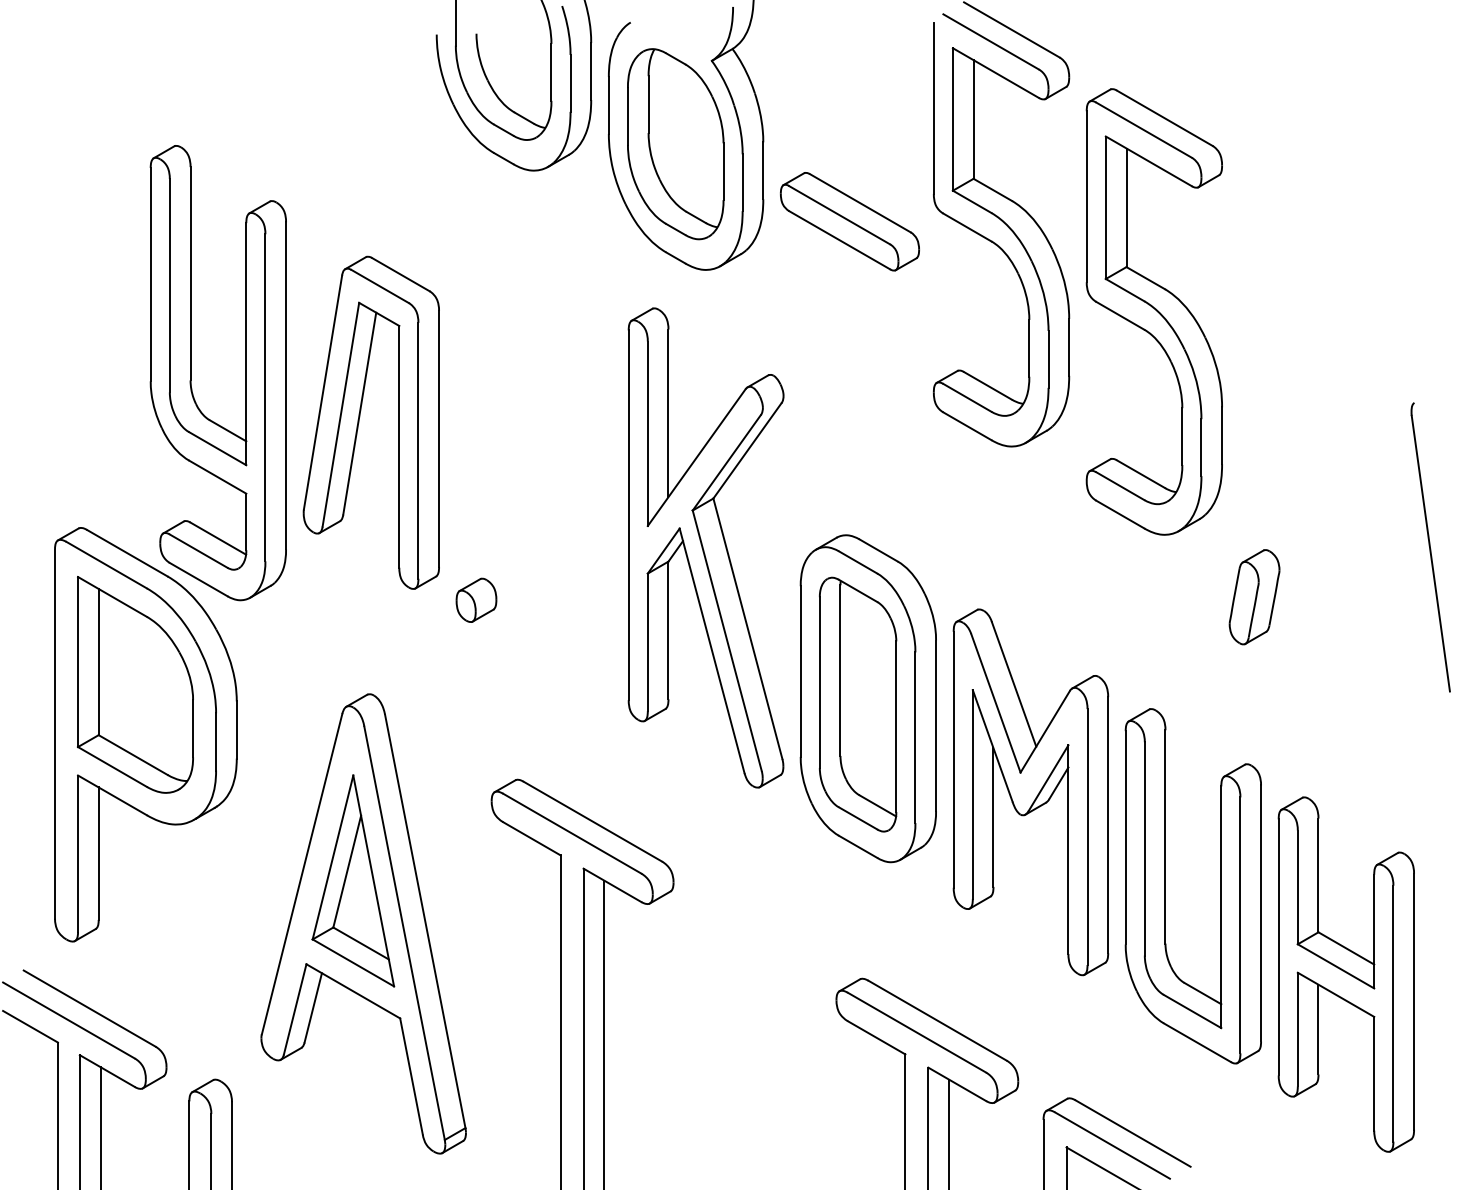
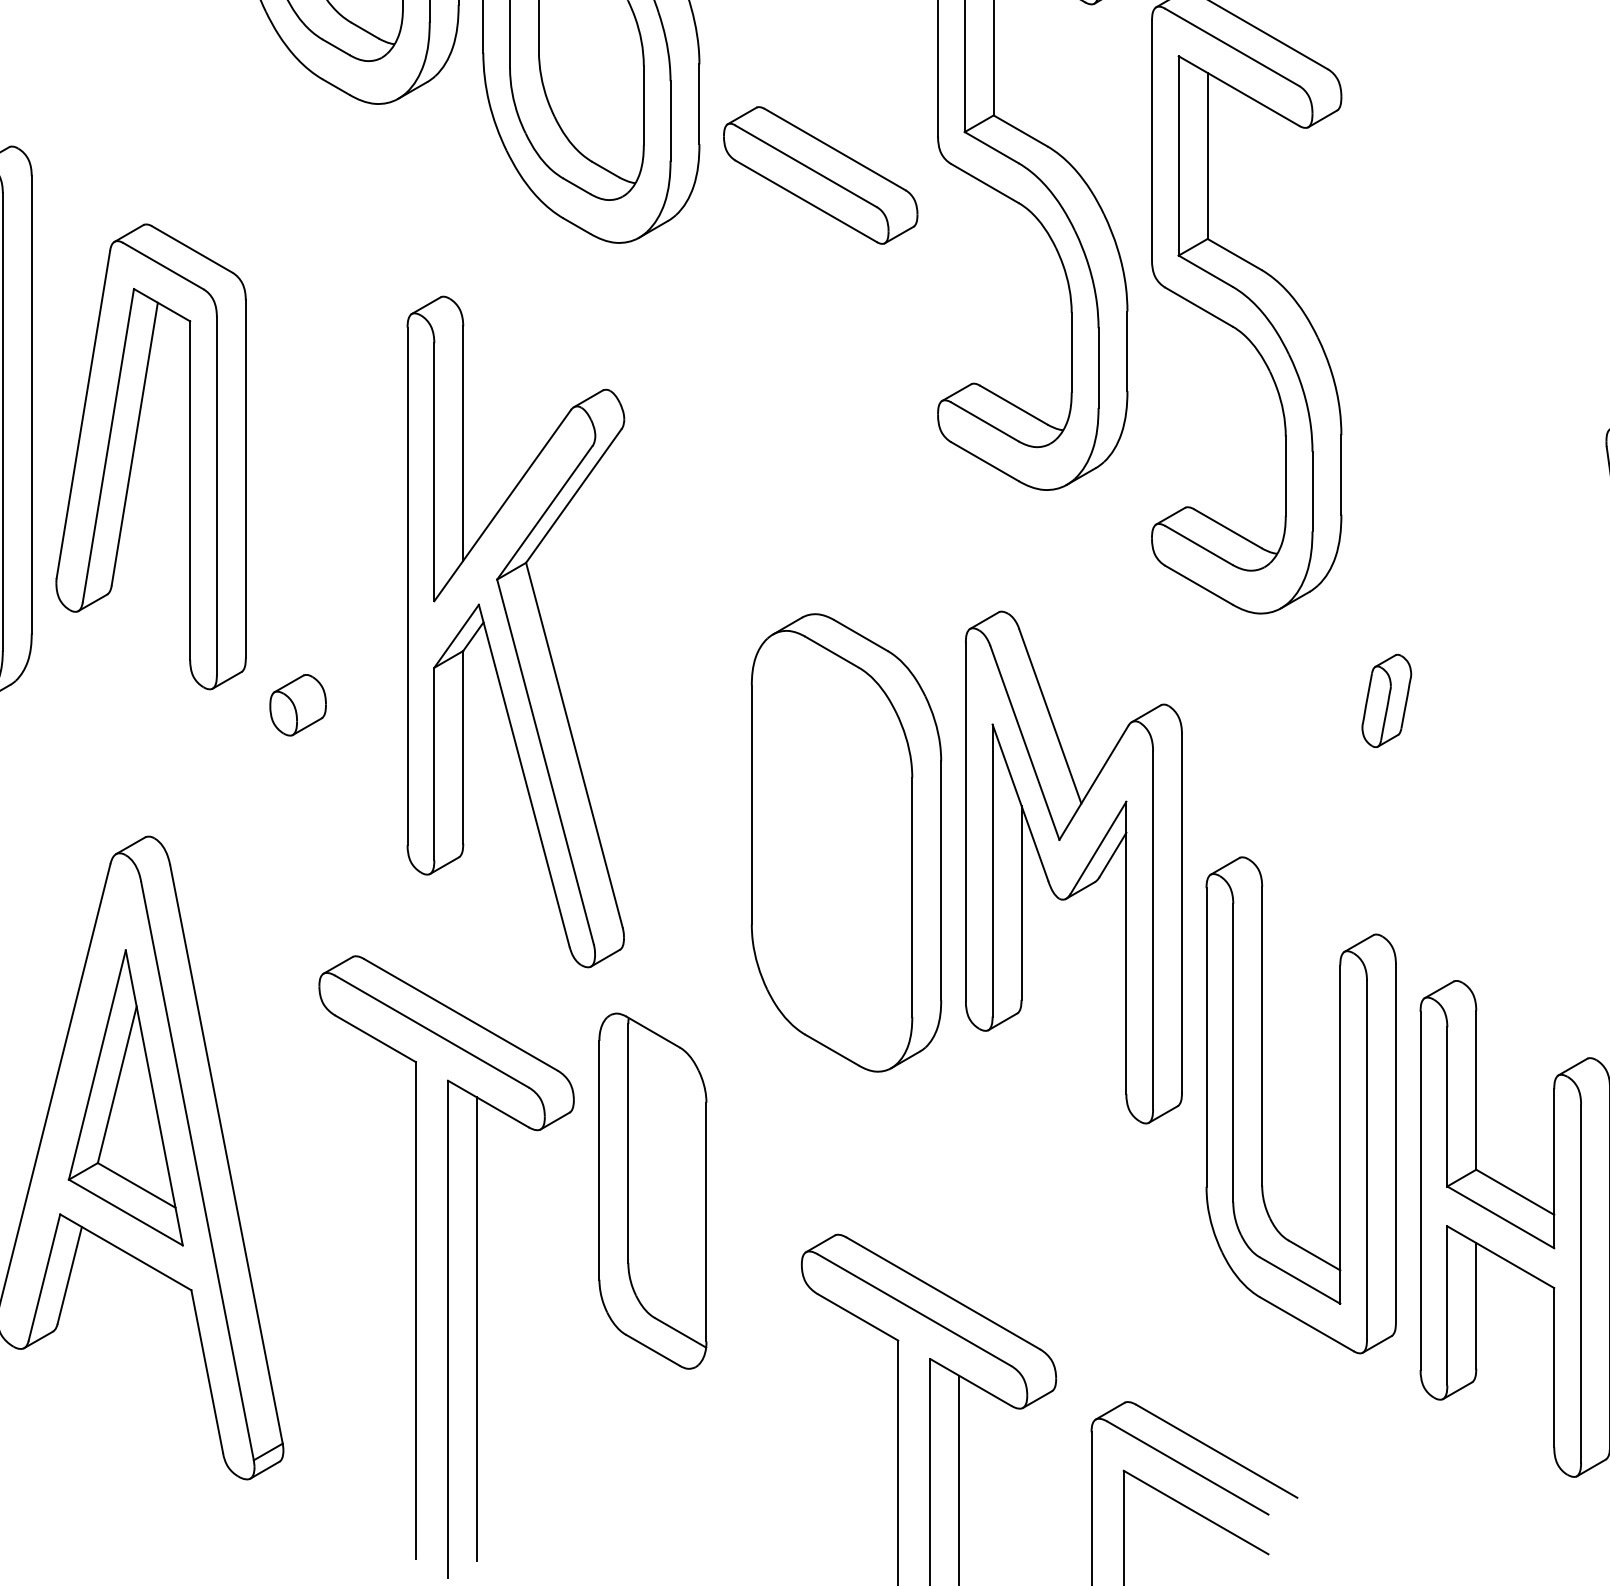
part: (705, 547) -> (515, 631), moved
part: (1254, 597) -> (1386, 701), size x0.7
part: (858, 704) -> (653, 1190), moved
part: (1030, 792) -> (1073, 867), moved

